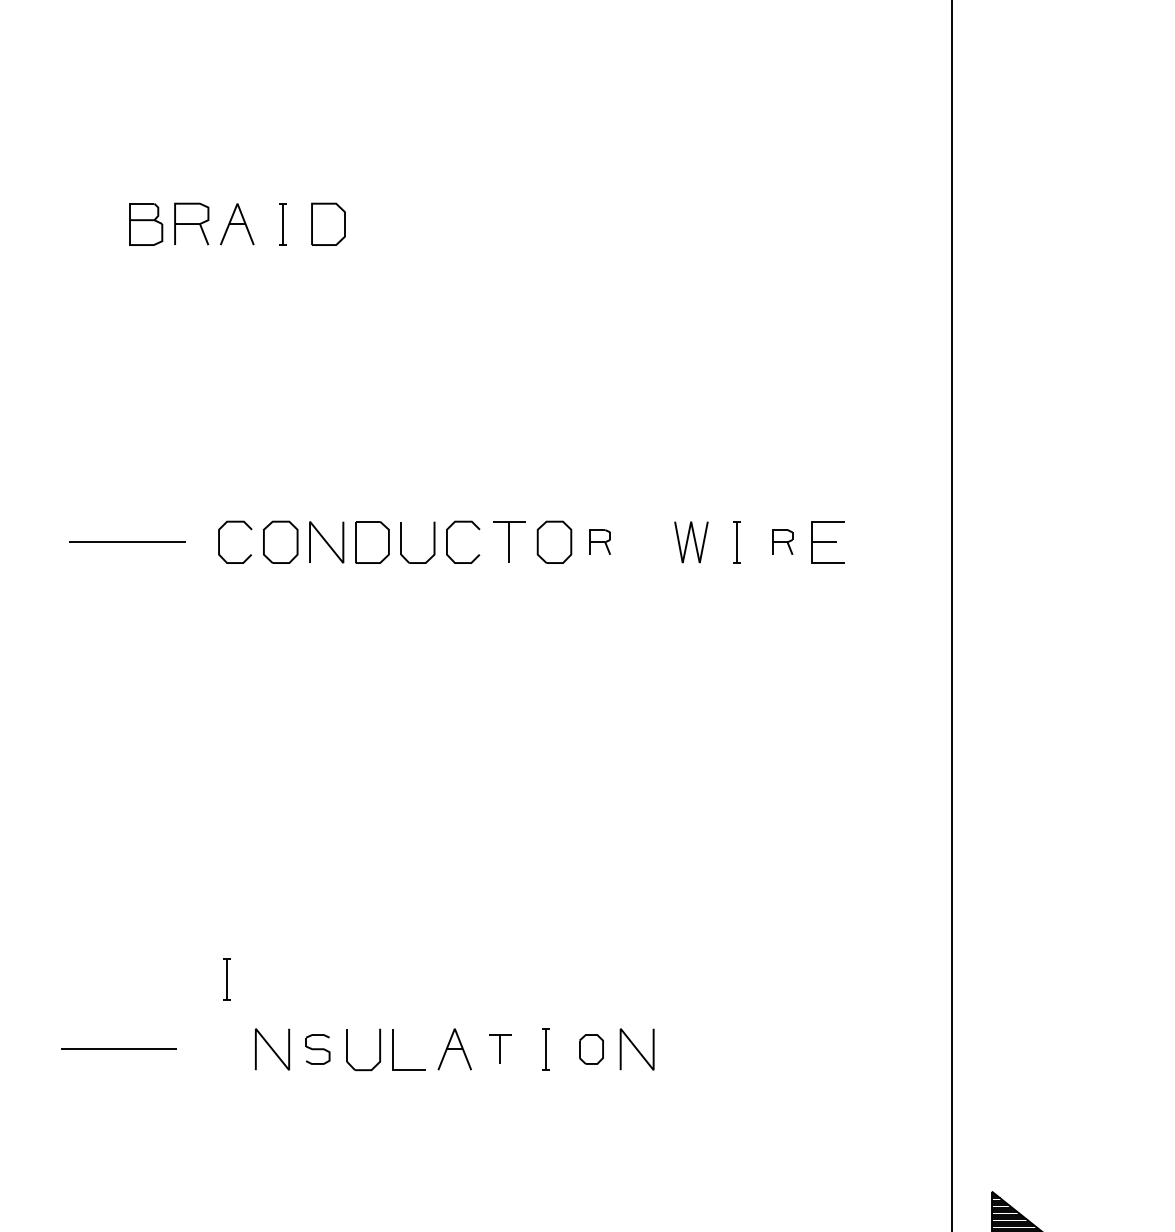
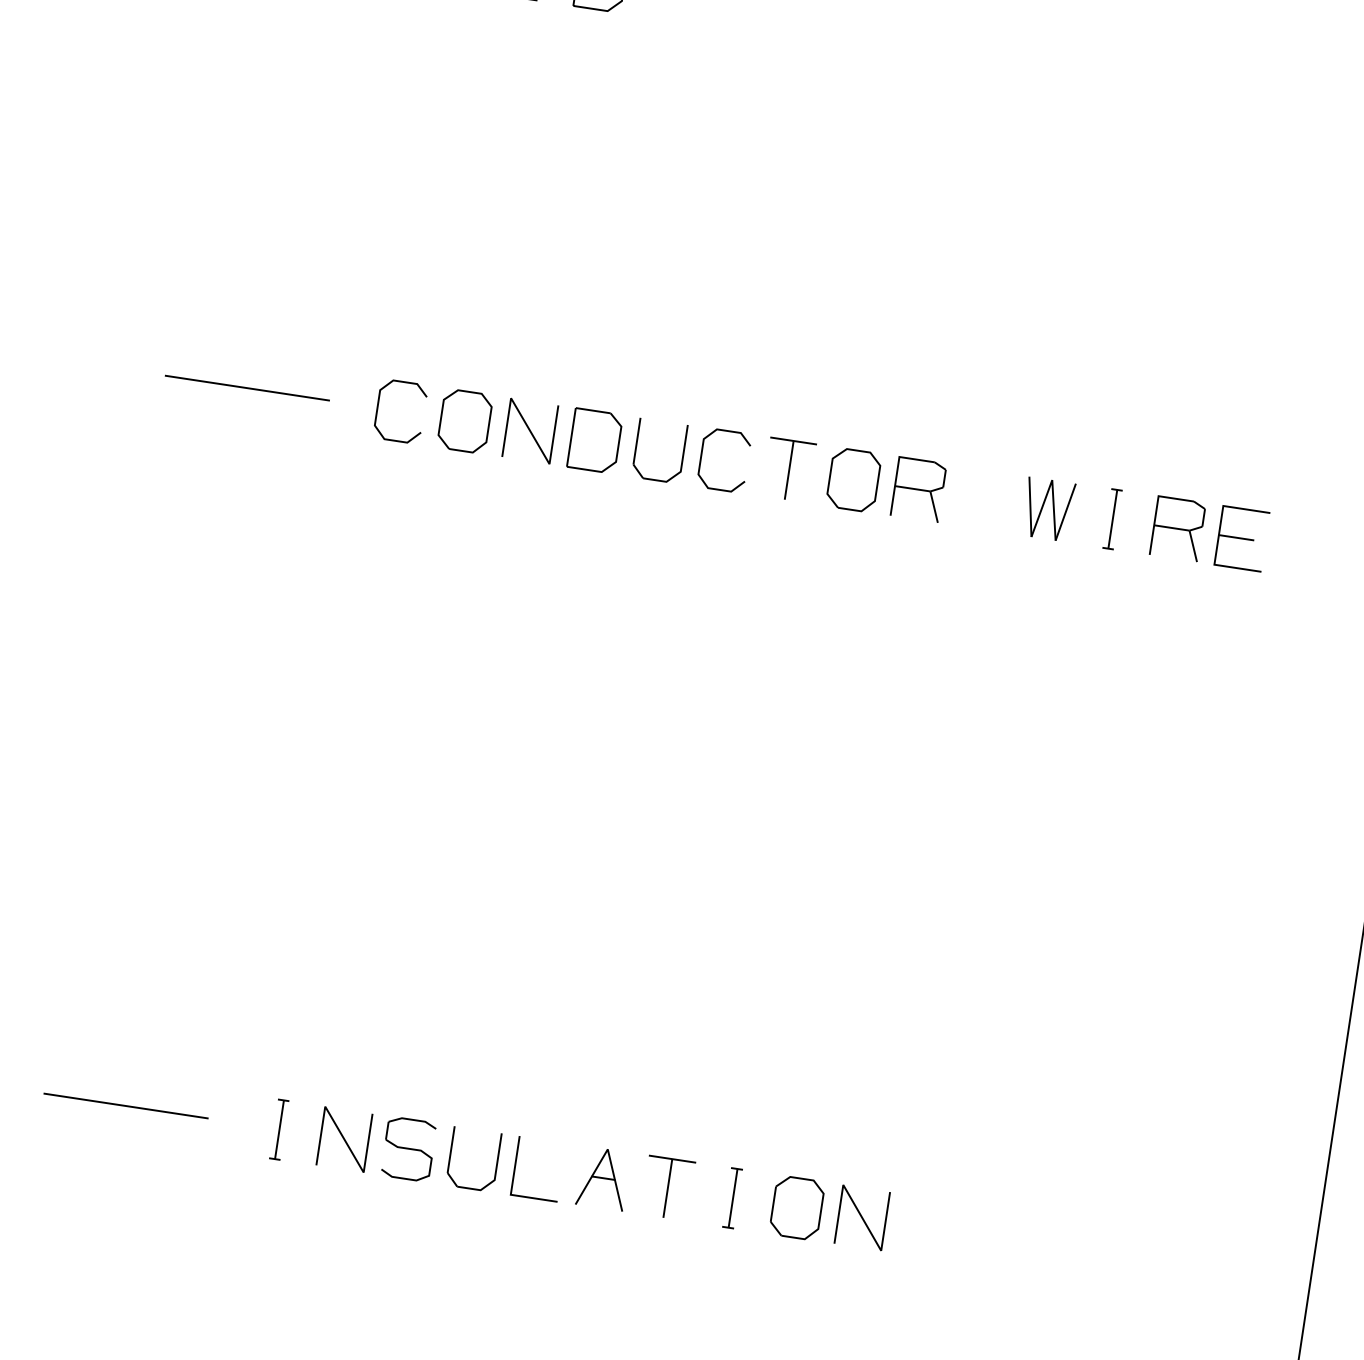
part: (600, 542) -> (919, 490), size x1.67
part: (782, 542) -> (1177, 529), size x1.67
part: (226, 979) -> (279, 1129), moved
part: (500, 1048) -> (668, 1187), size x1.43
part: (317, 1049) -> (408, 1149), size x1.43
part: (591, 1049) -> (797, 1208), size x1.43

